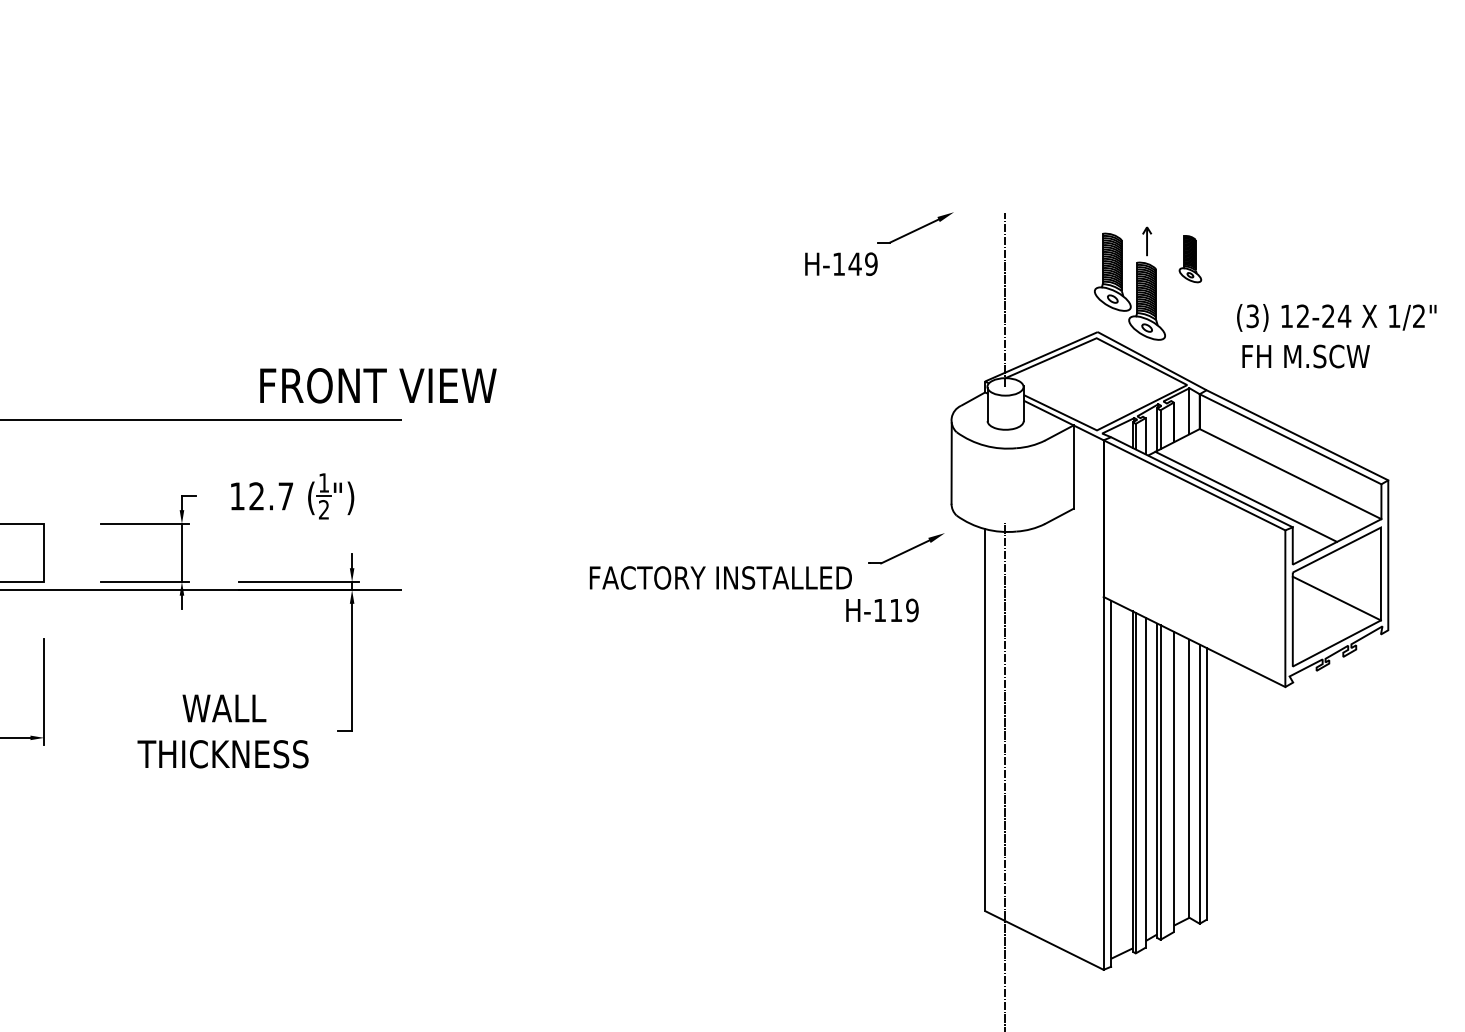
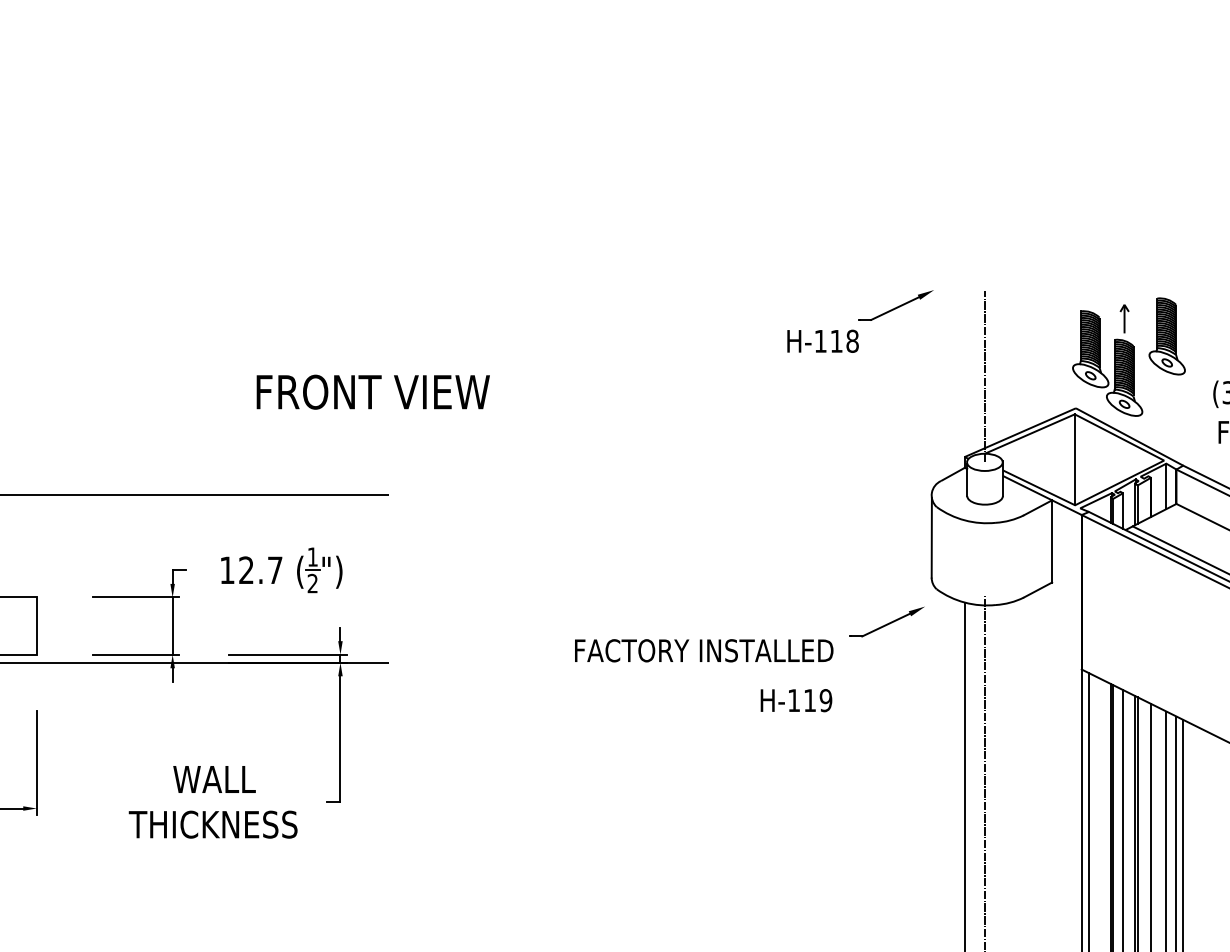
part: (1190, 258) -> (1167, 335), size x1.67
text: (862, 263) -> (843, 340), H-149 -> H-118
line: (1096, 384) -> (1074, 459), added
text: (378, 385) -> (373, 391), moved
text: (882, 610) -> (796, 700), moved

